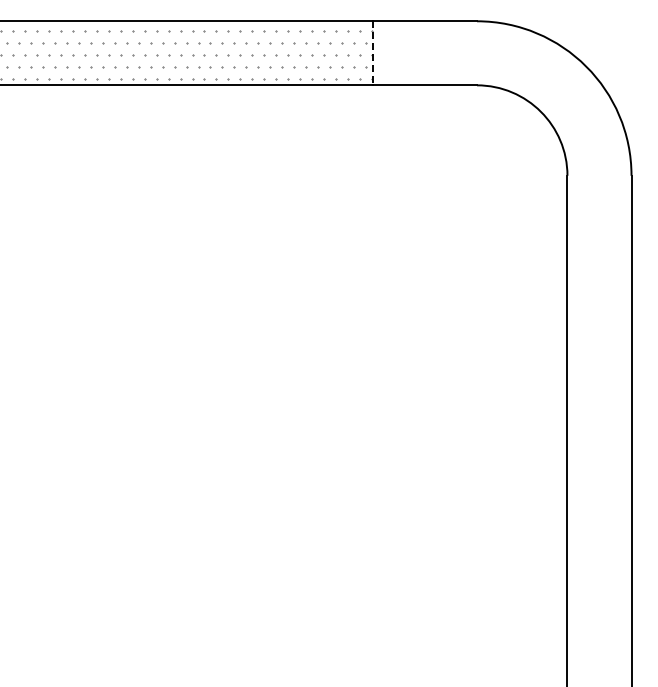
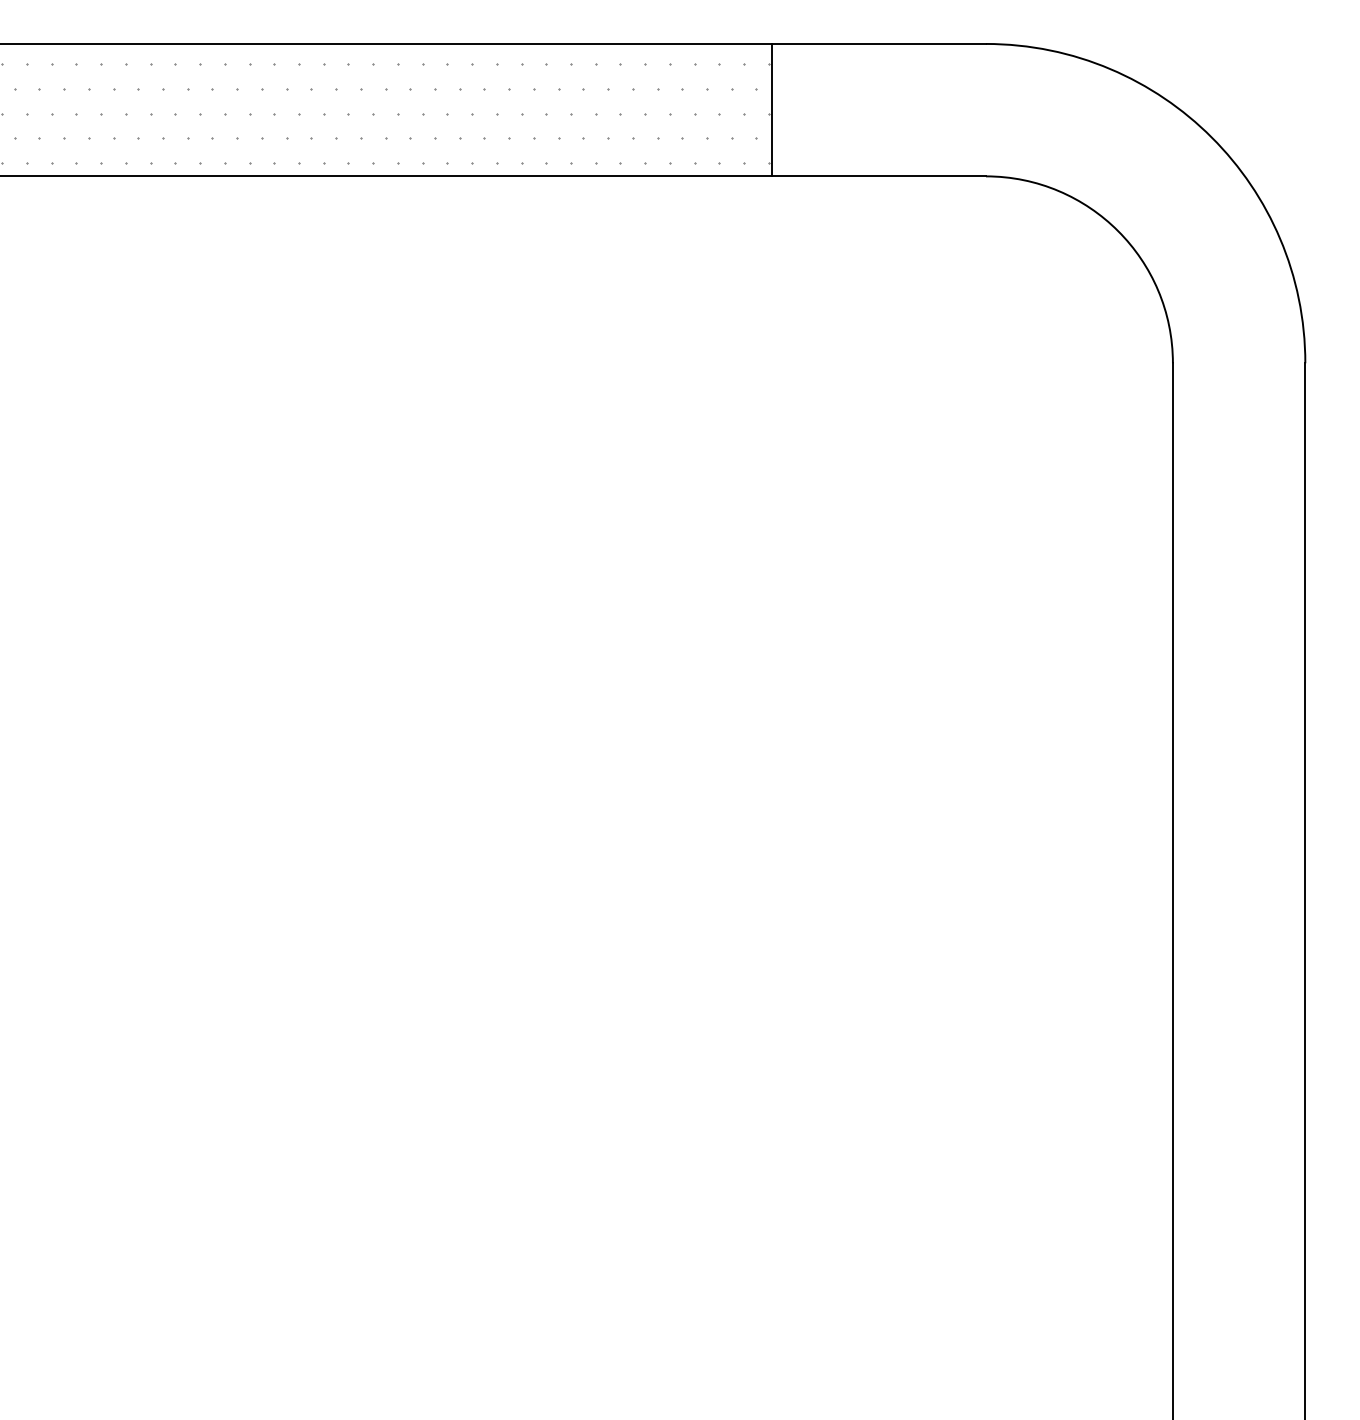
line: (373, 53) -> (771, 110), dashed -> solid

